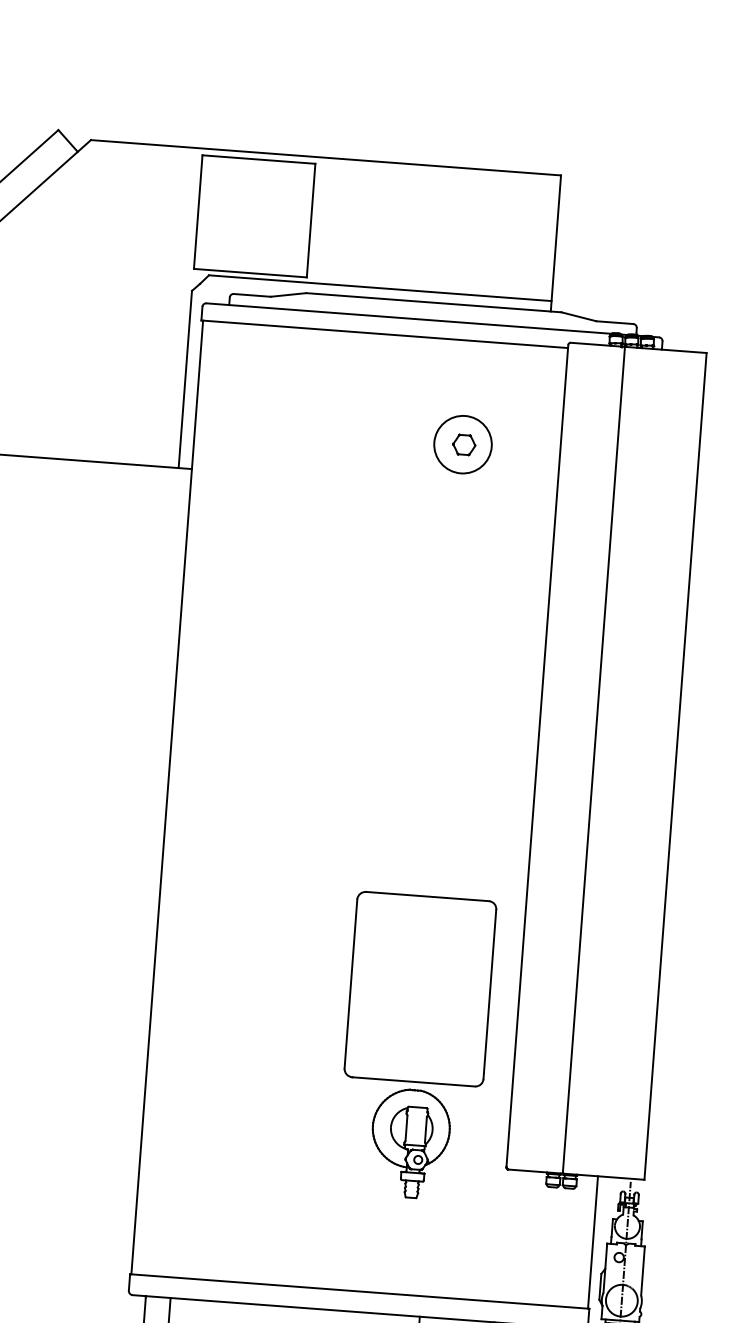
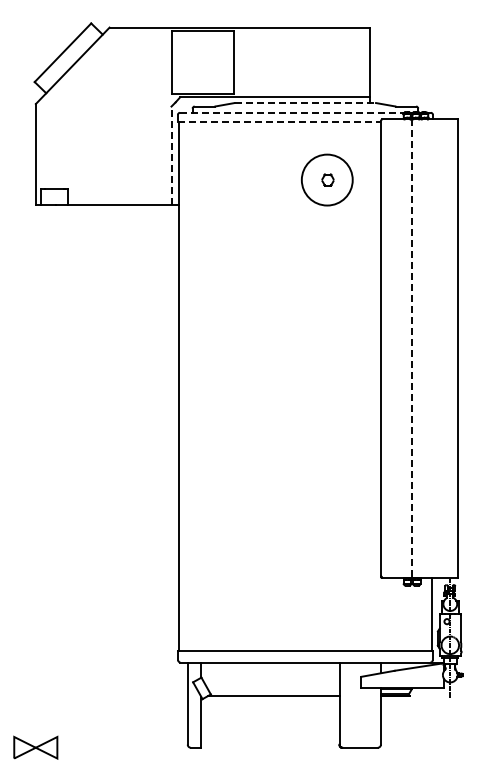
line: (434, 303) -> (305, 103), solid -> dashed
line: (409, 318) -> (292, 112), solid -> dashed
line: (384, 334) -> (279, 122), solid -> dashed
line: (185, 379) -> (171, 155), solid -> dashed
circle: (463, 445) -> (327, 180), size x1.6
line: (593, 761) -> (412, 349), solid -> dashed
part: (416, 1046) -> (326, 513), removed

